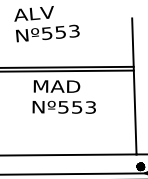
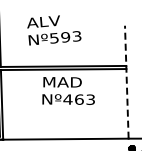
text: (60, 32) -> (65, 37), Nº553 -> Nº593
line: (133, 85) -> (126, 81), solid -> dashed
text: (70, 107) -> (73, 99), Nº553 -> Nº463

